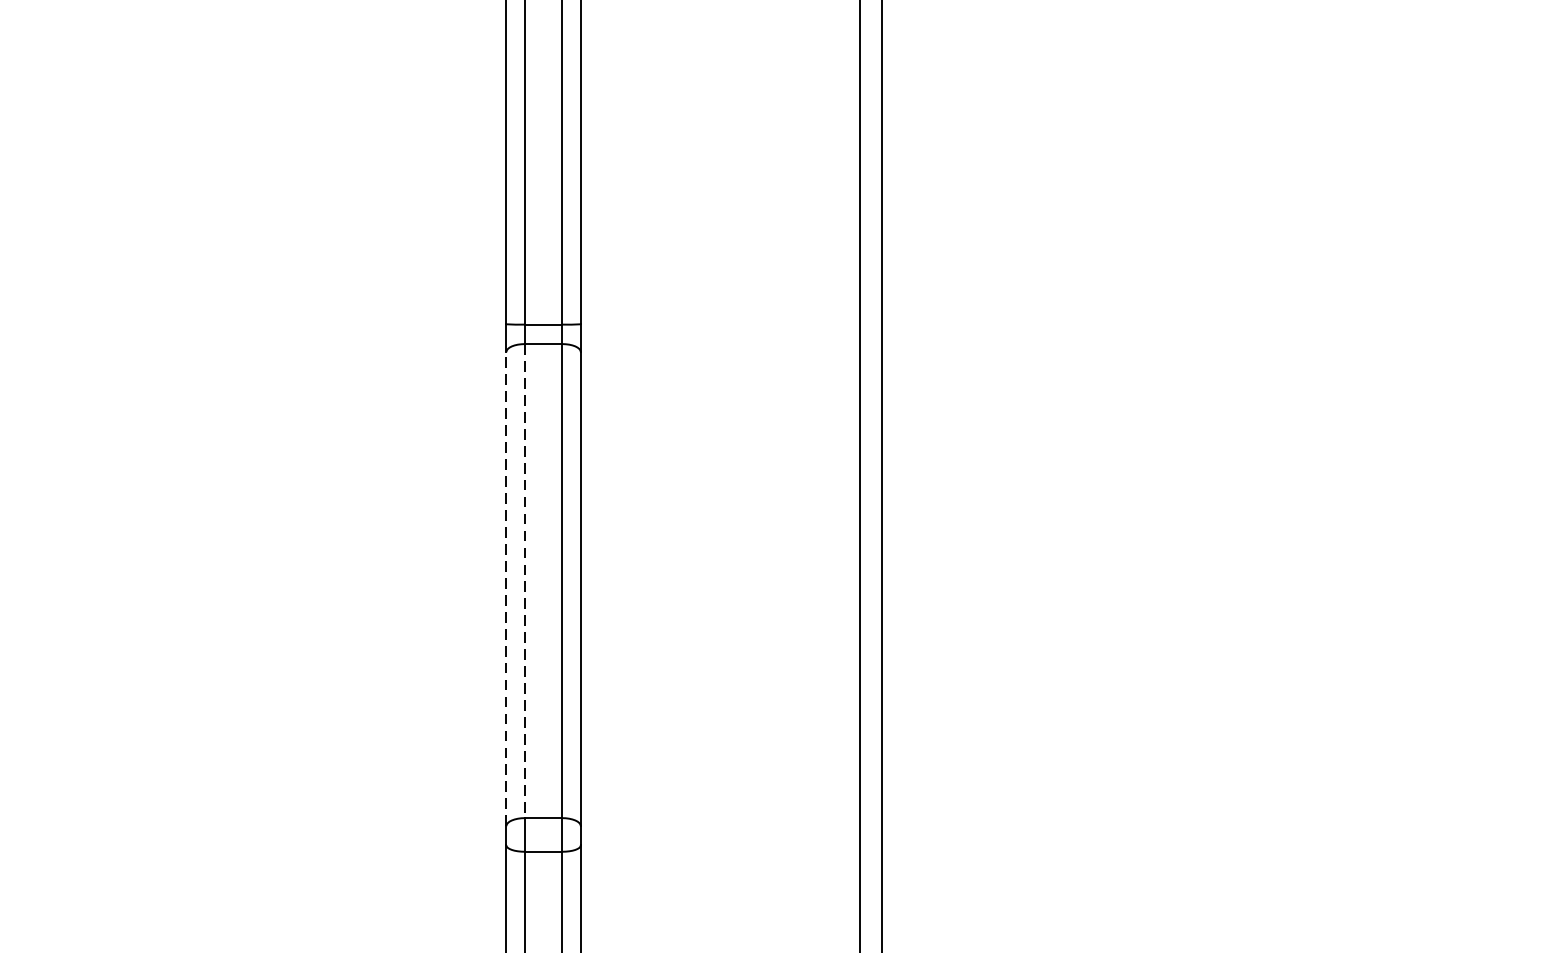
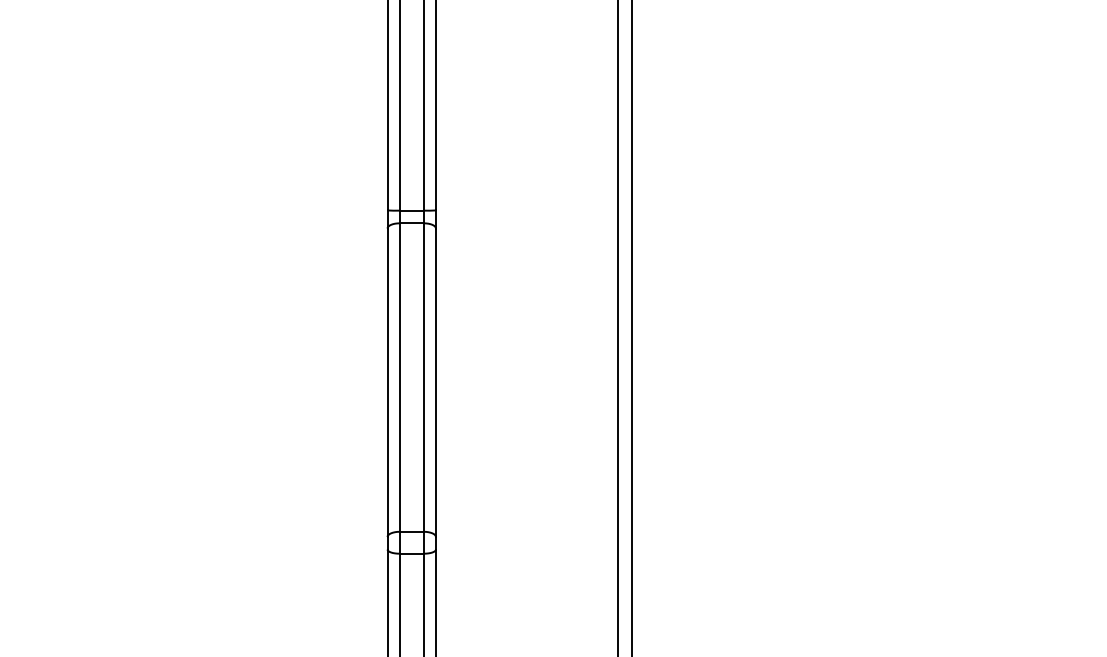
line: (524, 582) -> (399, 378), dashed -> solid
line: (506, 588) -> (387, 382), dashed -> solid

